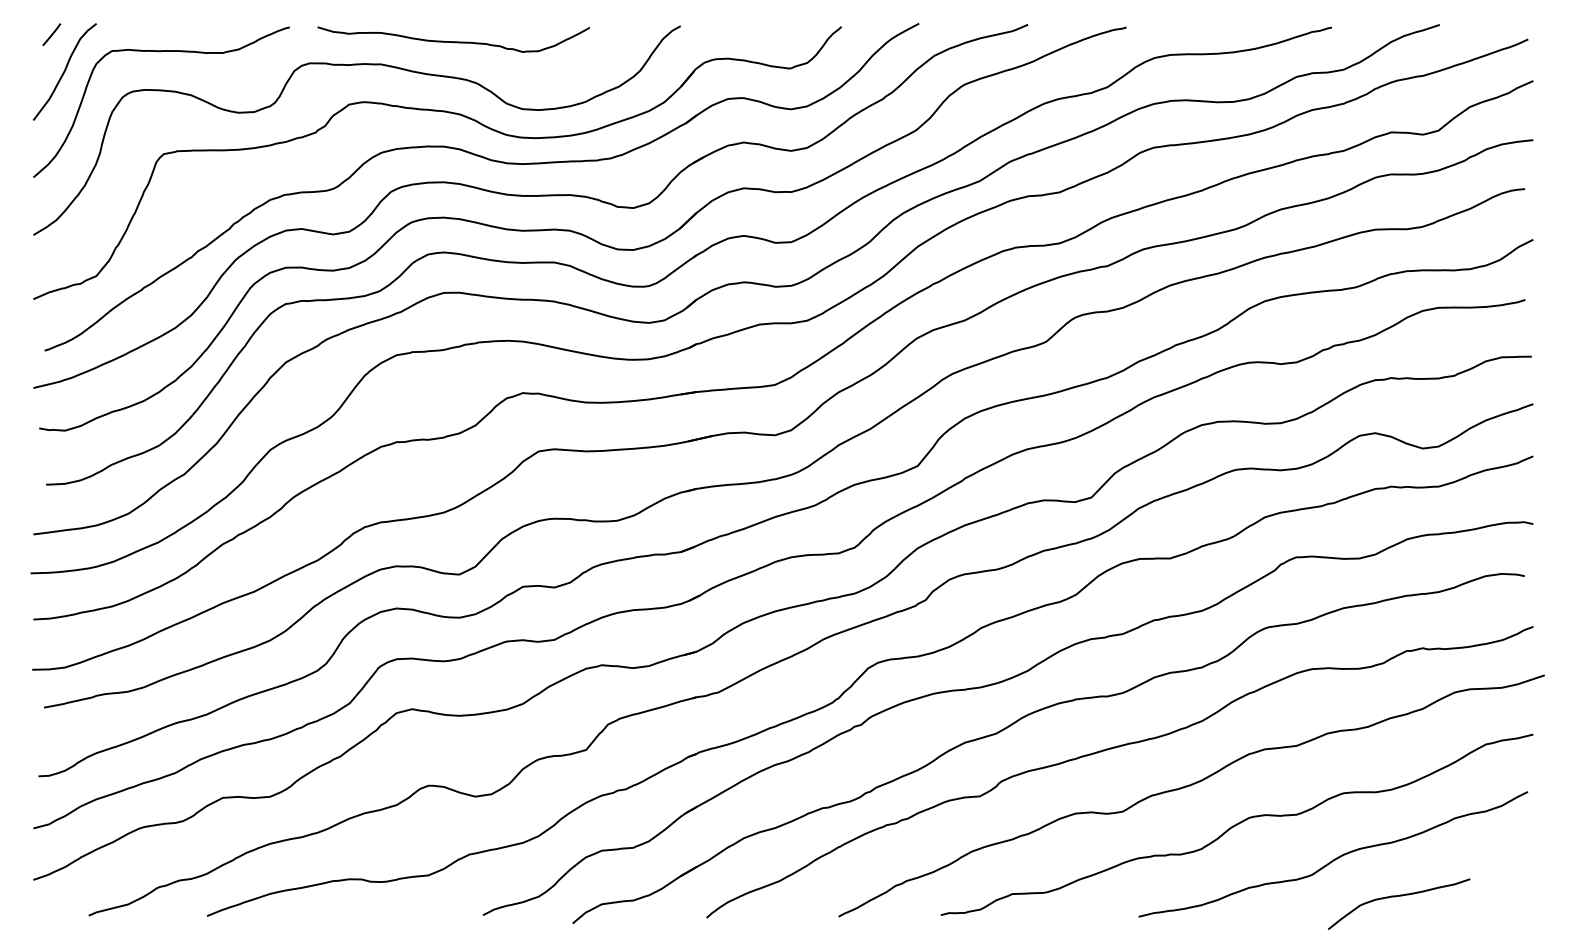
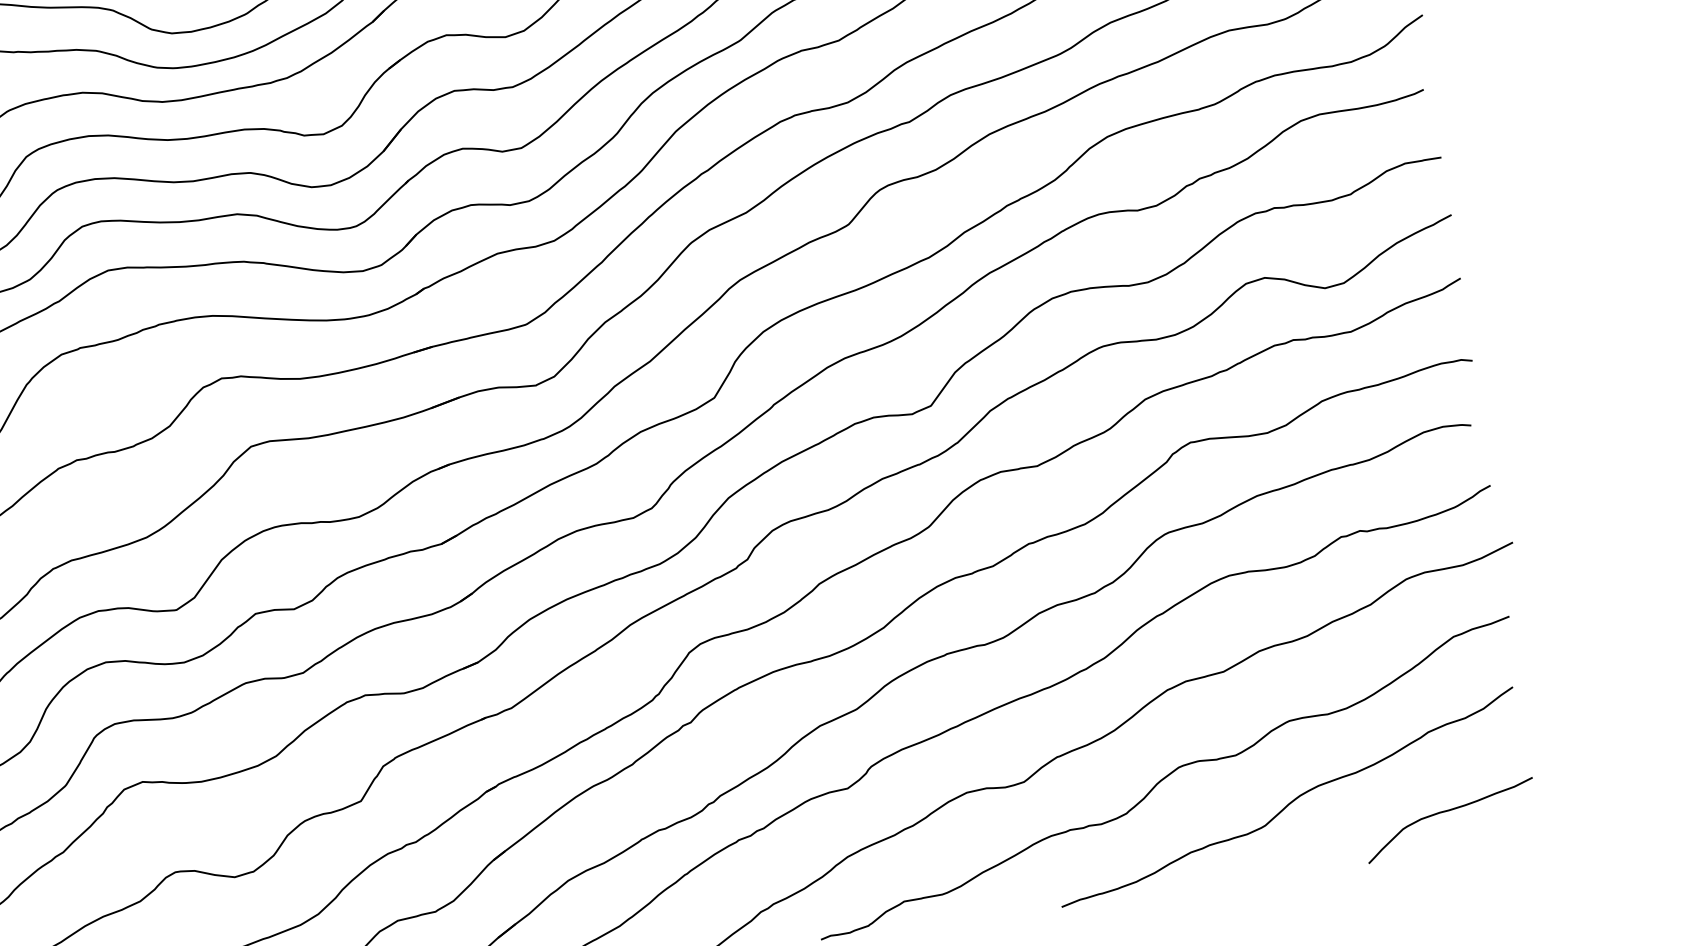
curve: (1399, 896) -> (1449, 811), moved

